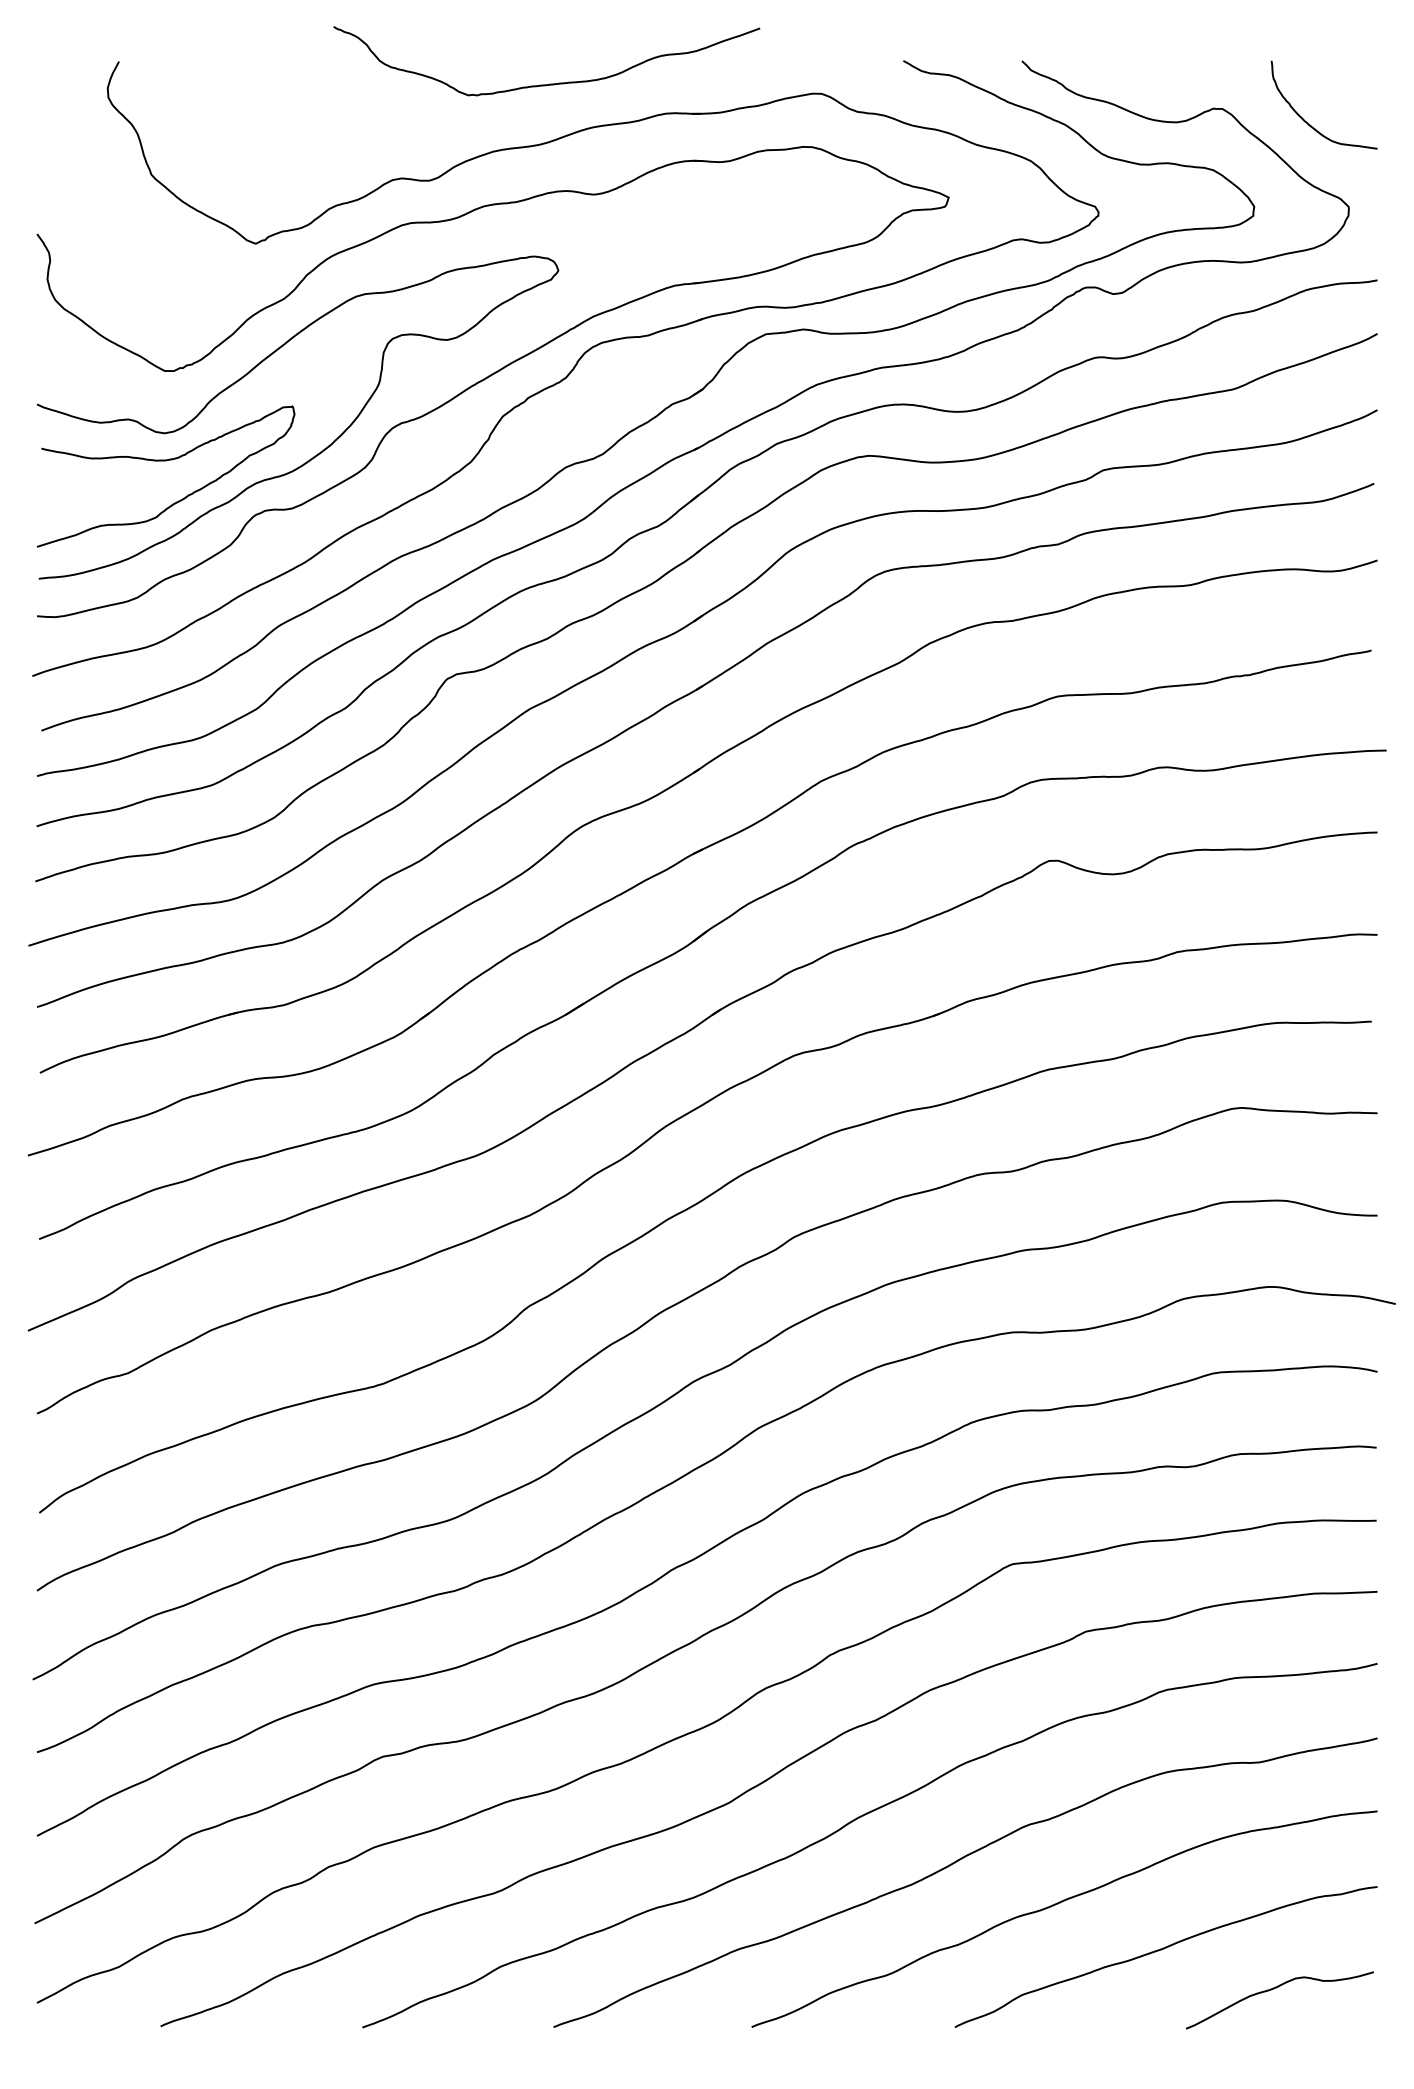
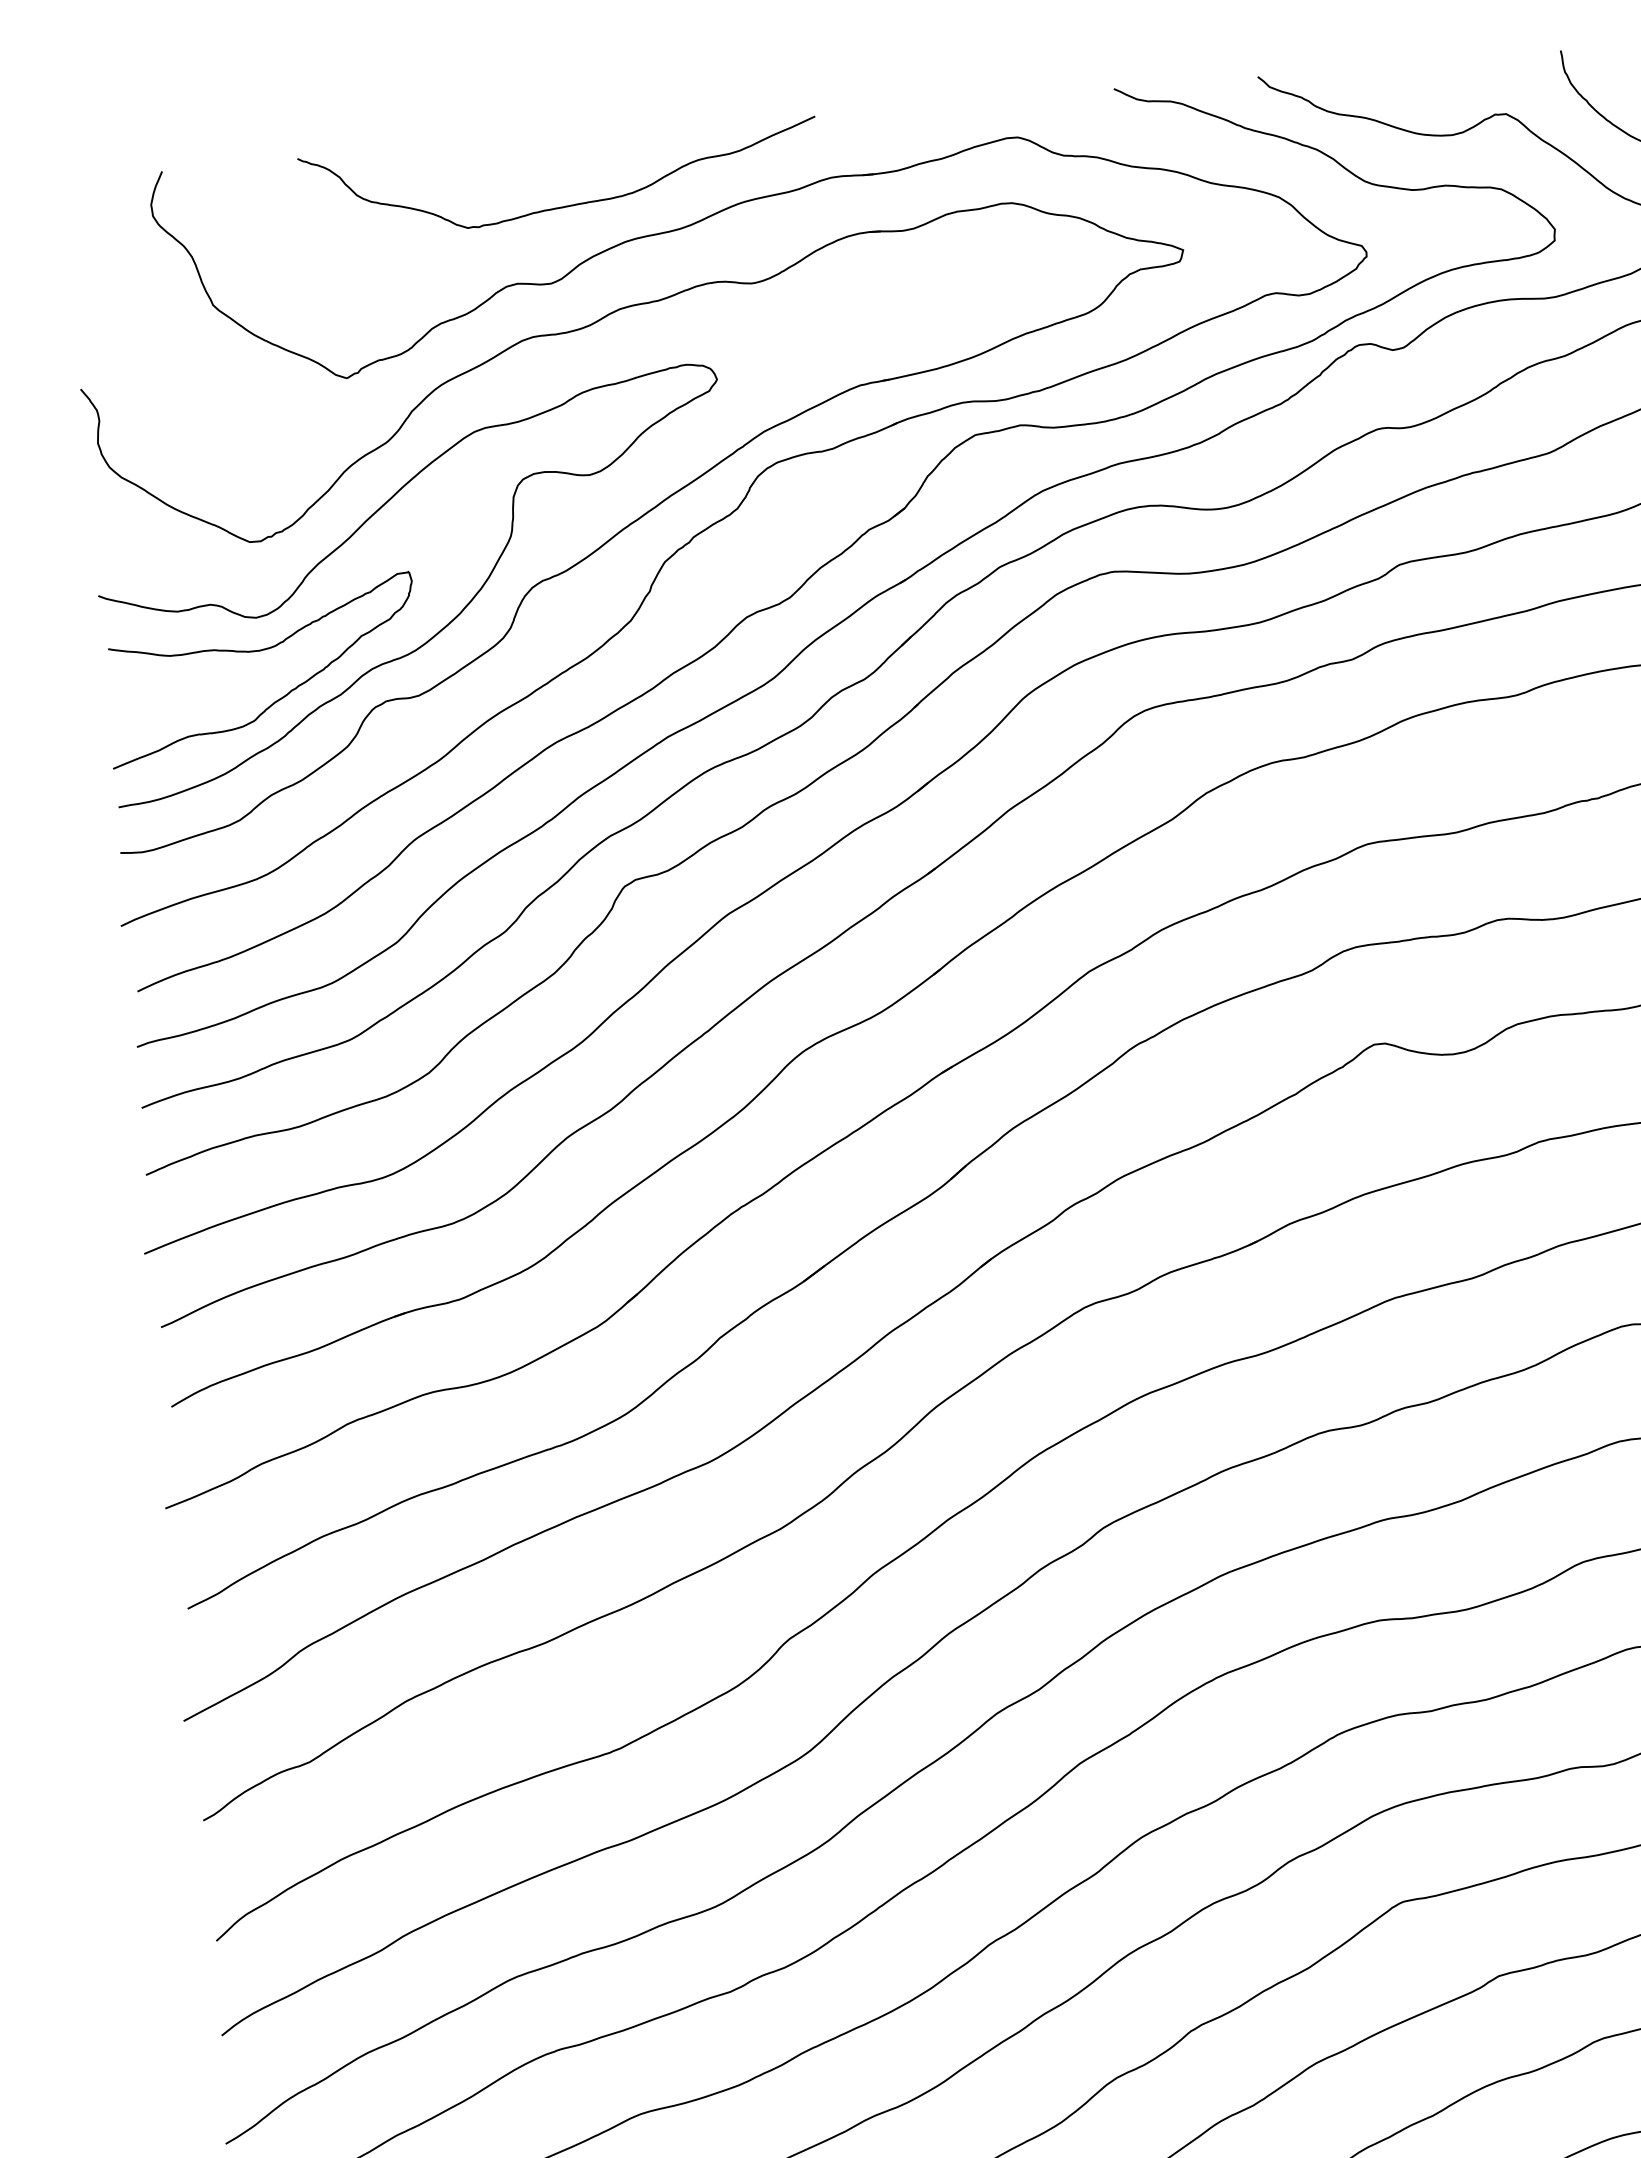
curve: (549, 83) -> (565, 205), moved

